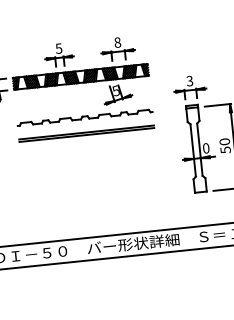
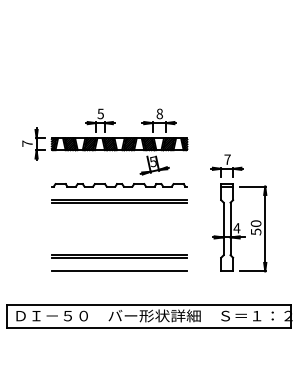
text: (189, 80) -> (227, 159), 3 -> 7
text: (205, 148) -> (236, 228), 0 -> 4
line: (92, 187) -> (119, 255), added
line: (93, 203) -> (119, 271), added

